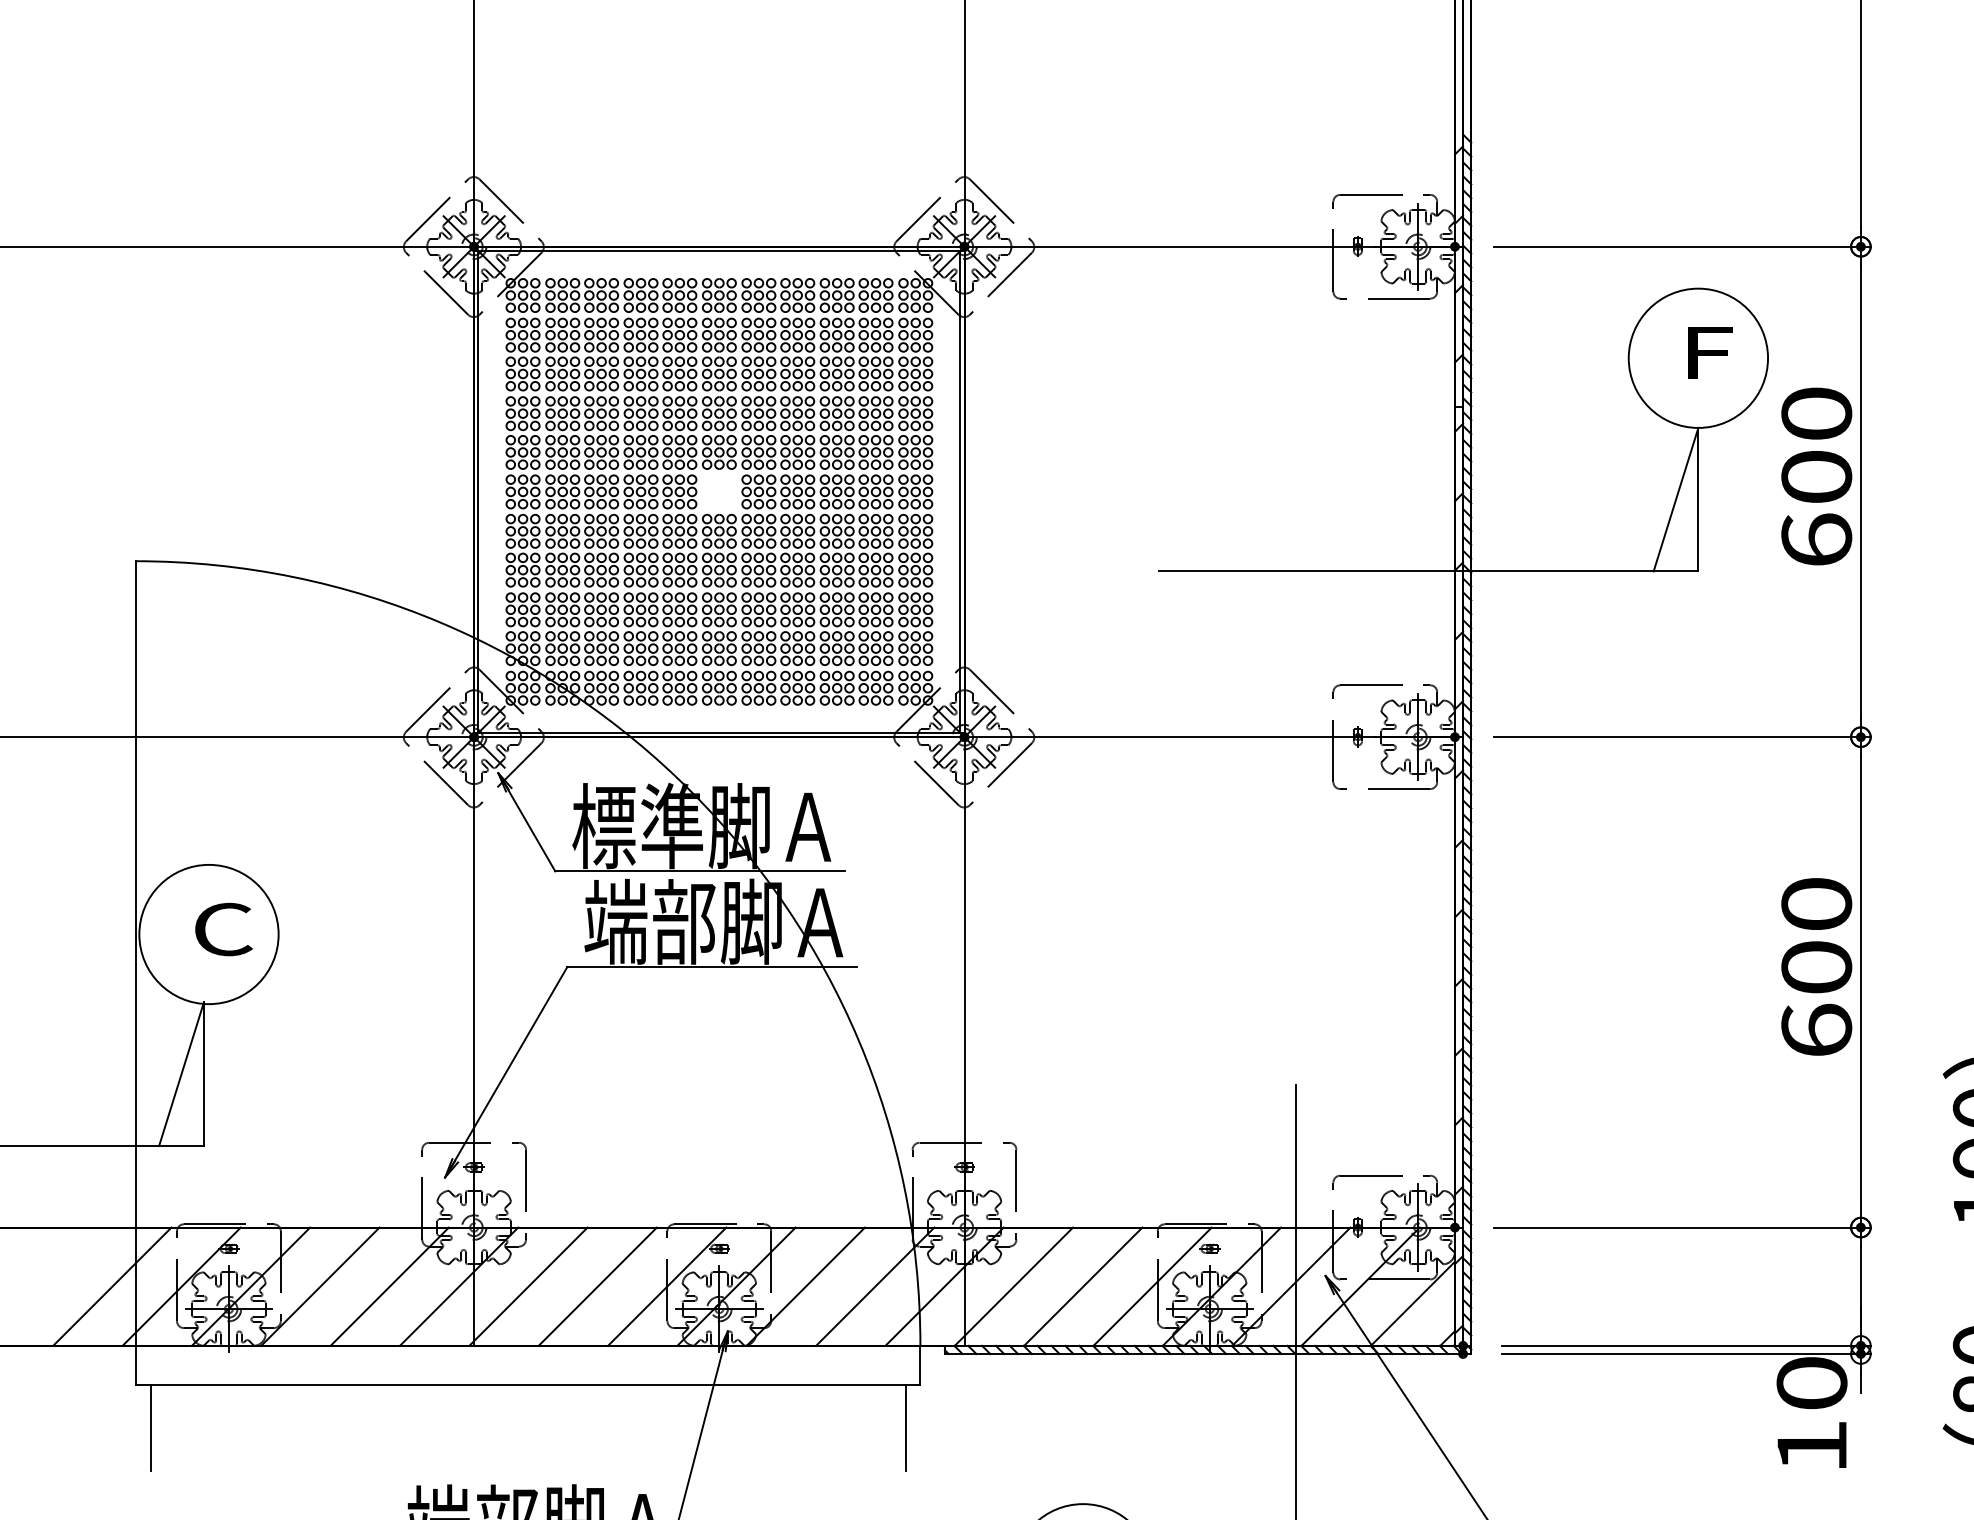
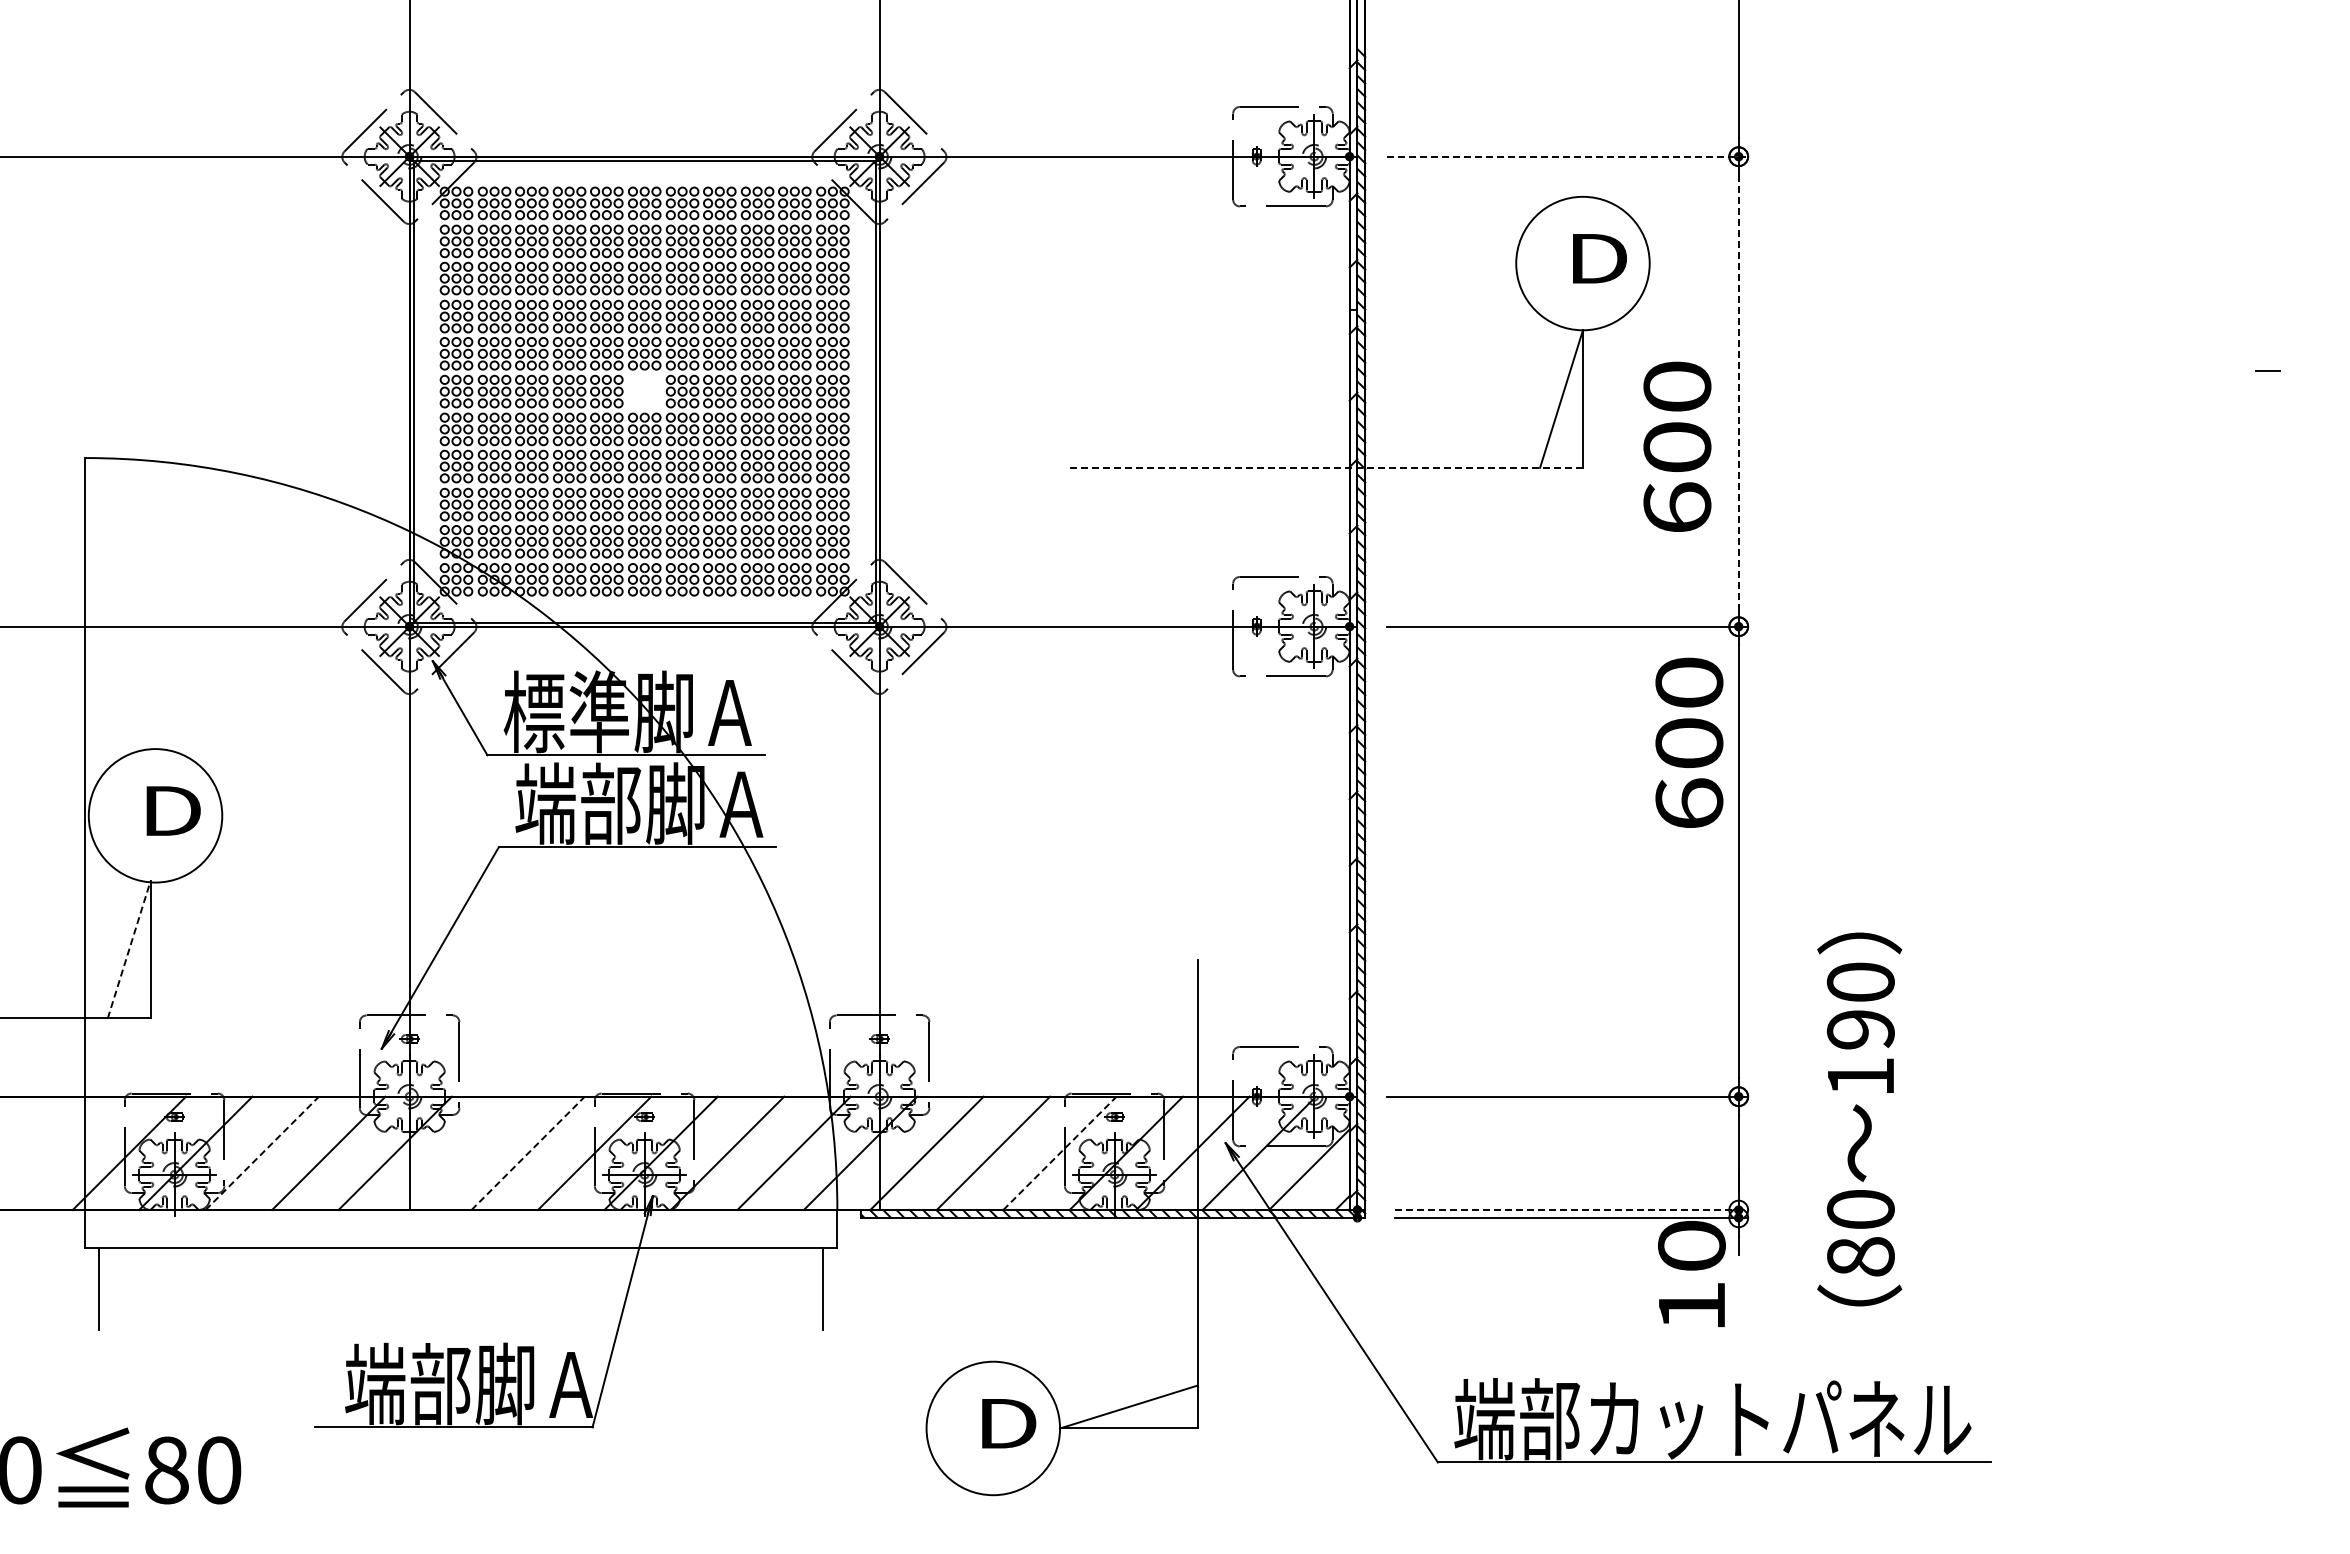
line: (1683, 246) -> (1568, 156), solid -> dashed
text: (1715, 353) -> (1599, 258), F -> D
text: (1816, 476) -> (1677, 446), moved
line: (1860, 492) -> (1738, 392), solid -> dashed
line: (1428, 571) -> (1324, 467), solid -> dashed
text: (225, 928) -> (171, 810), C -> D
text: (1816, 966) -> (1689, 742), moved
line: (181, 1074) -> (129, 949), solid -> dashed
line: (111, 1286) -> (62, 1153), removed
line: (320, 1286) -> (262, 1153), solid -> dashed
line: (528, 1286) -> (461, 1153), removed
line: (598, 1286) -> (528, 1153), solid -> dashed
line: (1153, 1286) -> (1060, 1153), solid -> dashed
line: (1686, 1346) -> (1571, 1210), solid -> dashed

